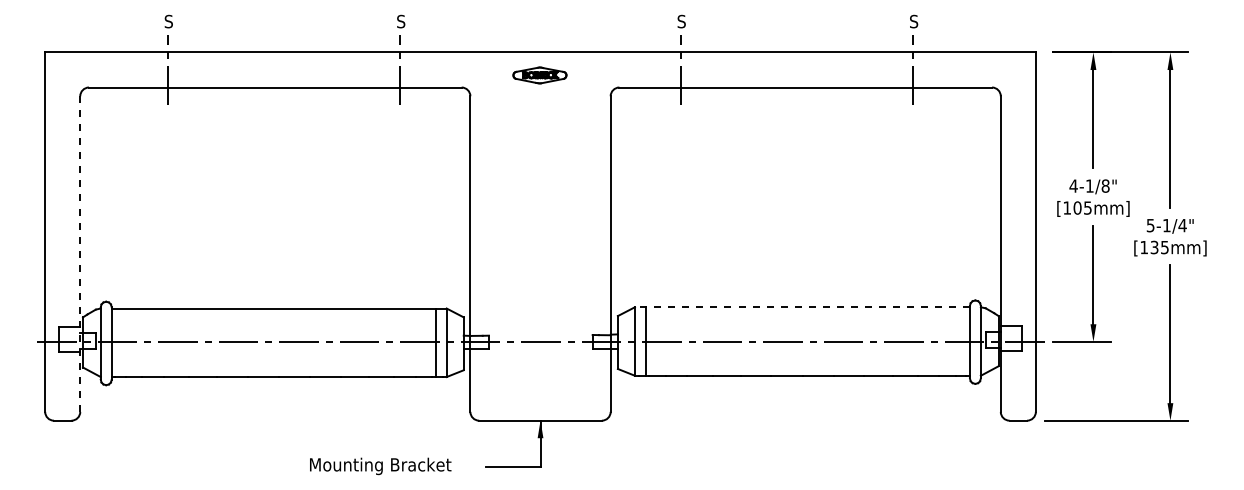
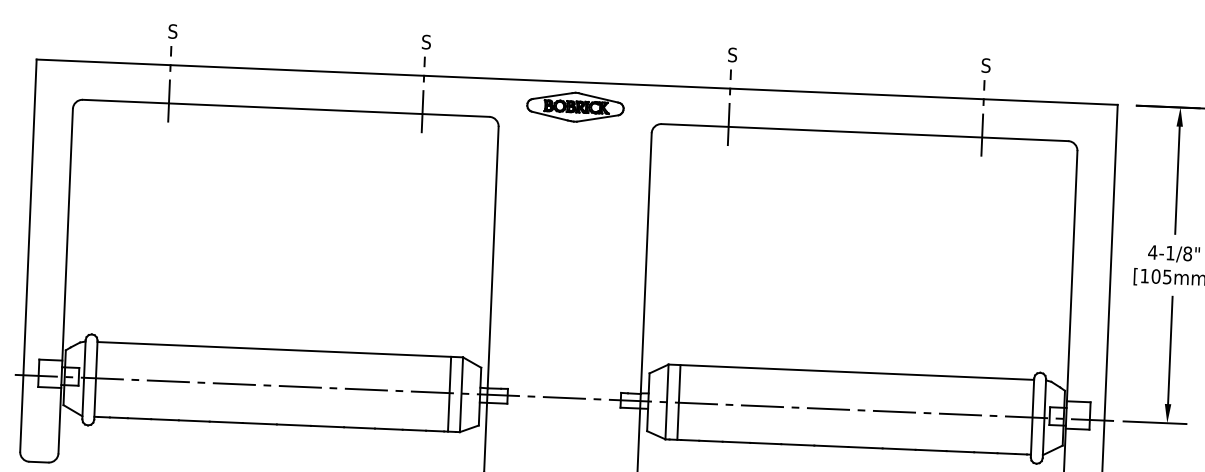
part: (539, 75) -> (574, 107), size x1.67
line: (80, 254) -> (65, 281), dashed -> solid
line: (801, 307) -> (850, 372), dashed -> solid

